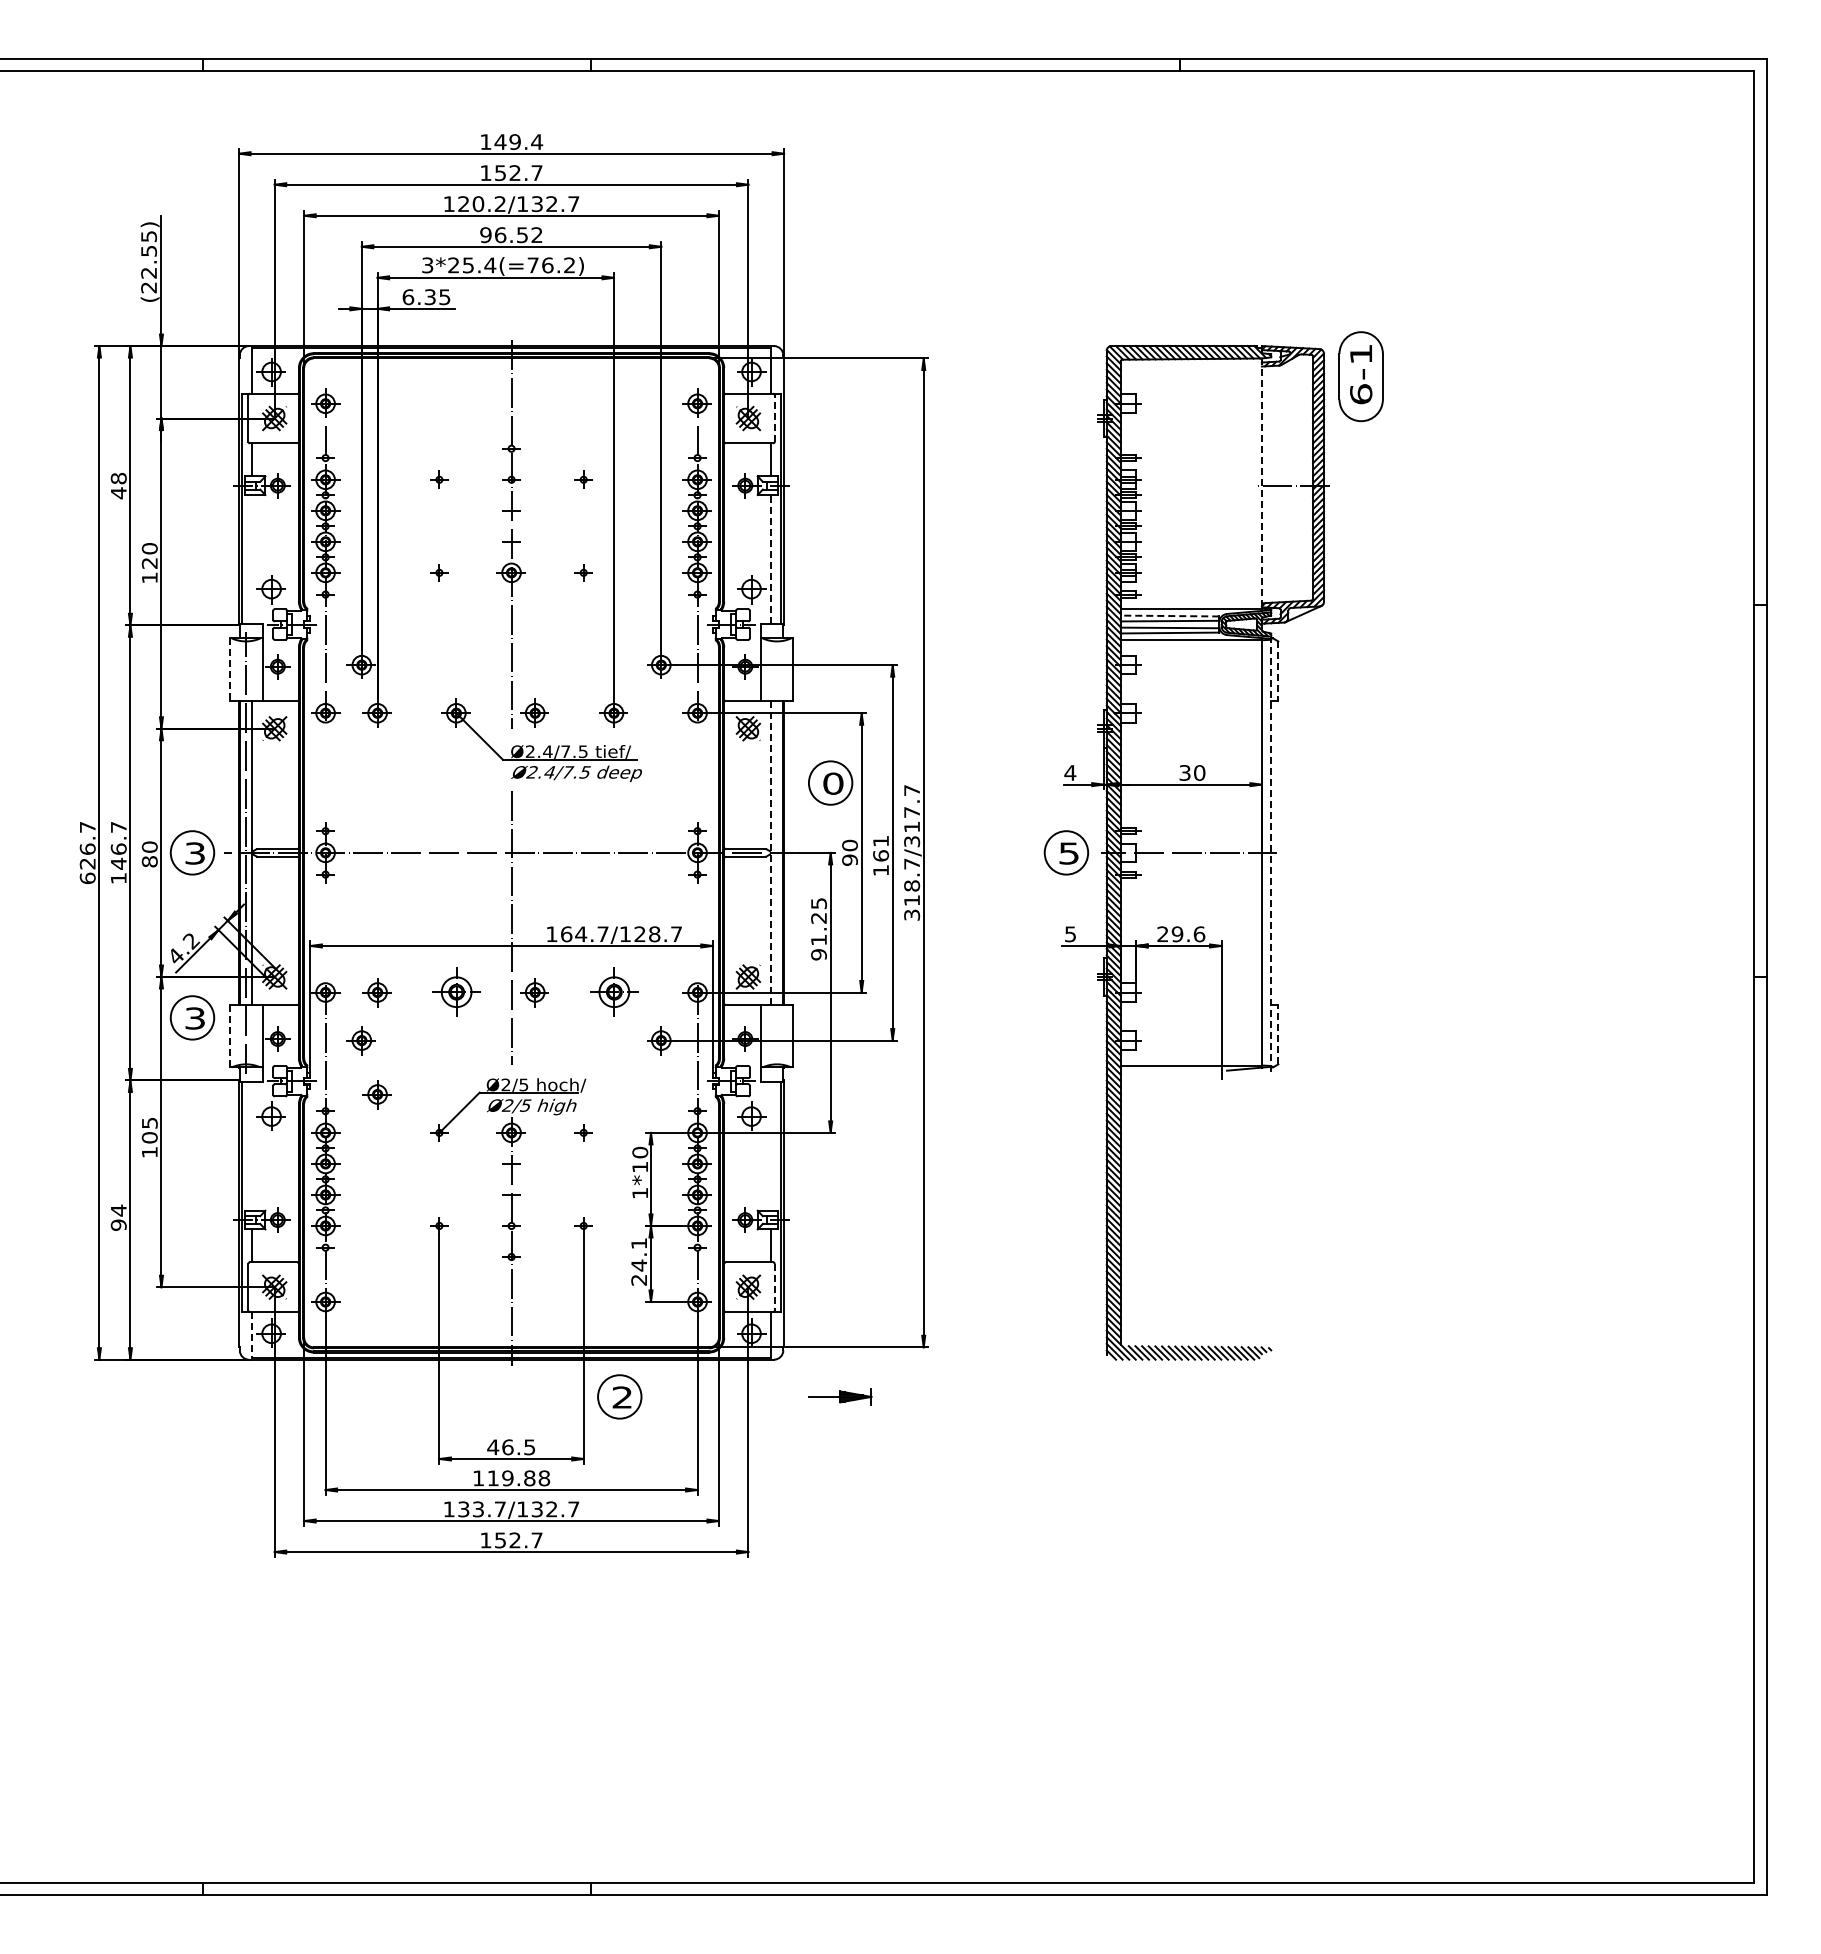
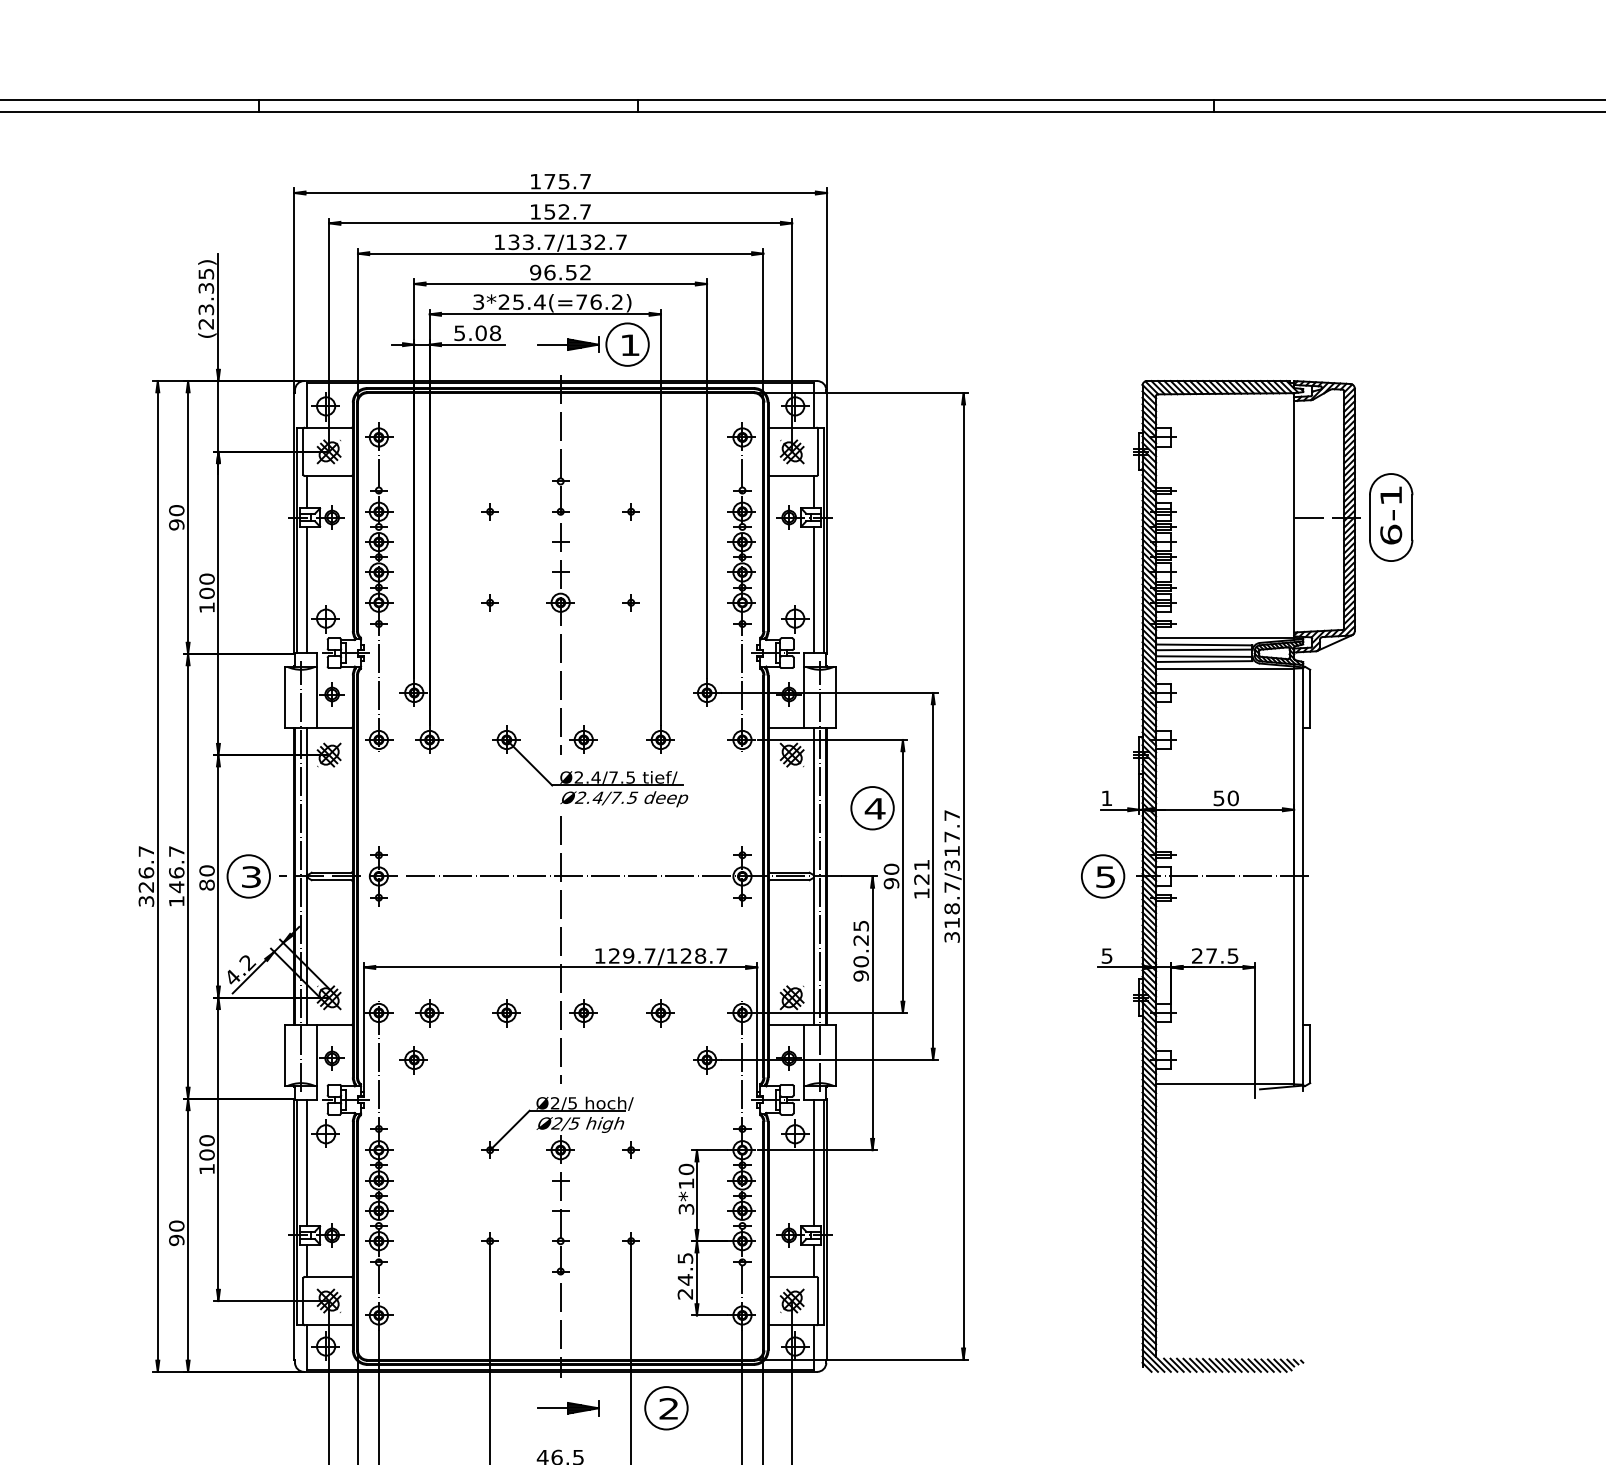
text: (518, 141) -> (567, 181), 149.4 -> 175.7
text: (481, 204) -> (531, 242), 120.2/132.7 -> 133.7/132.7
text: (149, 261) -> (206, 298), (22.55) -> (23.35)
text: (426, 297) -> (477, 333), 6.35 -> 5.08
part: (544, 308) -> (592, 344), added
part: (1360, 376) -> (1390, 517), moved
line: (774, 418) -> (817, 451), dashed -> solid
line: (1261, 483) -> (1293, 515), dashed -> solid
text: (118, 485) -> (176, 517), 48 -> 90
line: (770, 558) -> (813, 588), dashed -> solid
line: (252, 559) -> (307, 589), added
text: (149, 563) -> (206, 593), 120 -> 100
line: (1169, 616) -> (1203, 645), dashed -> solid
line: (229, 670) -> (284, 698), dashed -> solid
line: (1278, 671) -> (1310, 699), dashed -> solid
text: (1070, 772) -> (1107, 797), 4 -> 1
text: (1185, 772) -> (1219, 797), 30 -> 50
text: (832, 783) -> (874, 808), 0 -> 4
line: (770, 852) -> (813, 876), dashed -> solid
line: (776, 852) -> (819, 876), added
line: (1271, 852) -> (1303, 876), dashed -> solid
text: (881, 855) -> (922, 879), 161 -> 121
text: (87, 878) -> (146, 901), 626.7 -> 326.7
text: (574, 934) -> (622, 956), 164.7/128.7 -> 129.7/128.7
text: (1188, 934) -> (1222, 956), 29.6 -> 27.5
text: (818, 939) -> (860, 961), 91.25 -> 90.25
part: (455, 992) -> (505, 1012), size x0.62
part: (613, 992) -> (660, 1012), size x0.62
part: (192, 1017) -> (248, 1037), removed
line: (1278, 1034) -> (1310, 1053), dashed -> solid
line: (229, 1035) -> (284, 1054), dashed -> solid
part: (376, 1094) -> (428, 1112), removed
text: (149, 1122) -> (206, 1140), 105 -> 100
line: (252, 1146) -> (307, 1163), added
line: (770, 1146) -> (813, 1163), added
text: (640, 1192) -> (686, 1208), 1*10 -> 3*10
text: (118, 1210) -> (176, 1226), 94 -> 90
text: (639, 1243) -> (685, 1258), 24.1 -> 24.5
line: (774, 1287) -> (817, 1301), dashed -> solid
line: (252, 1335) -> (307, 1348), dashed -> solid
part: (840, 1396) -> (568, 1407), moved

